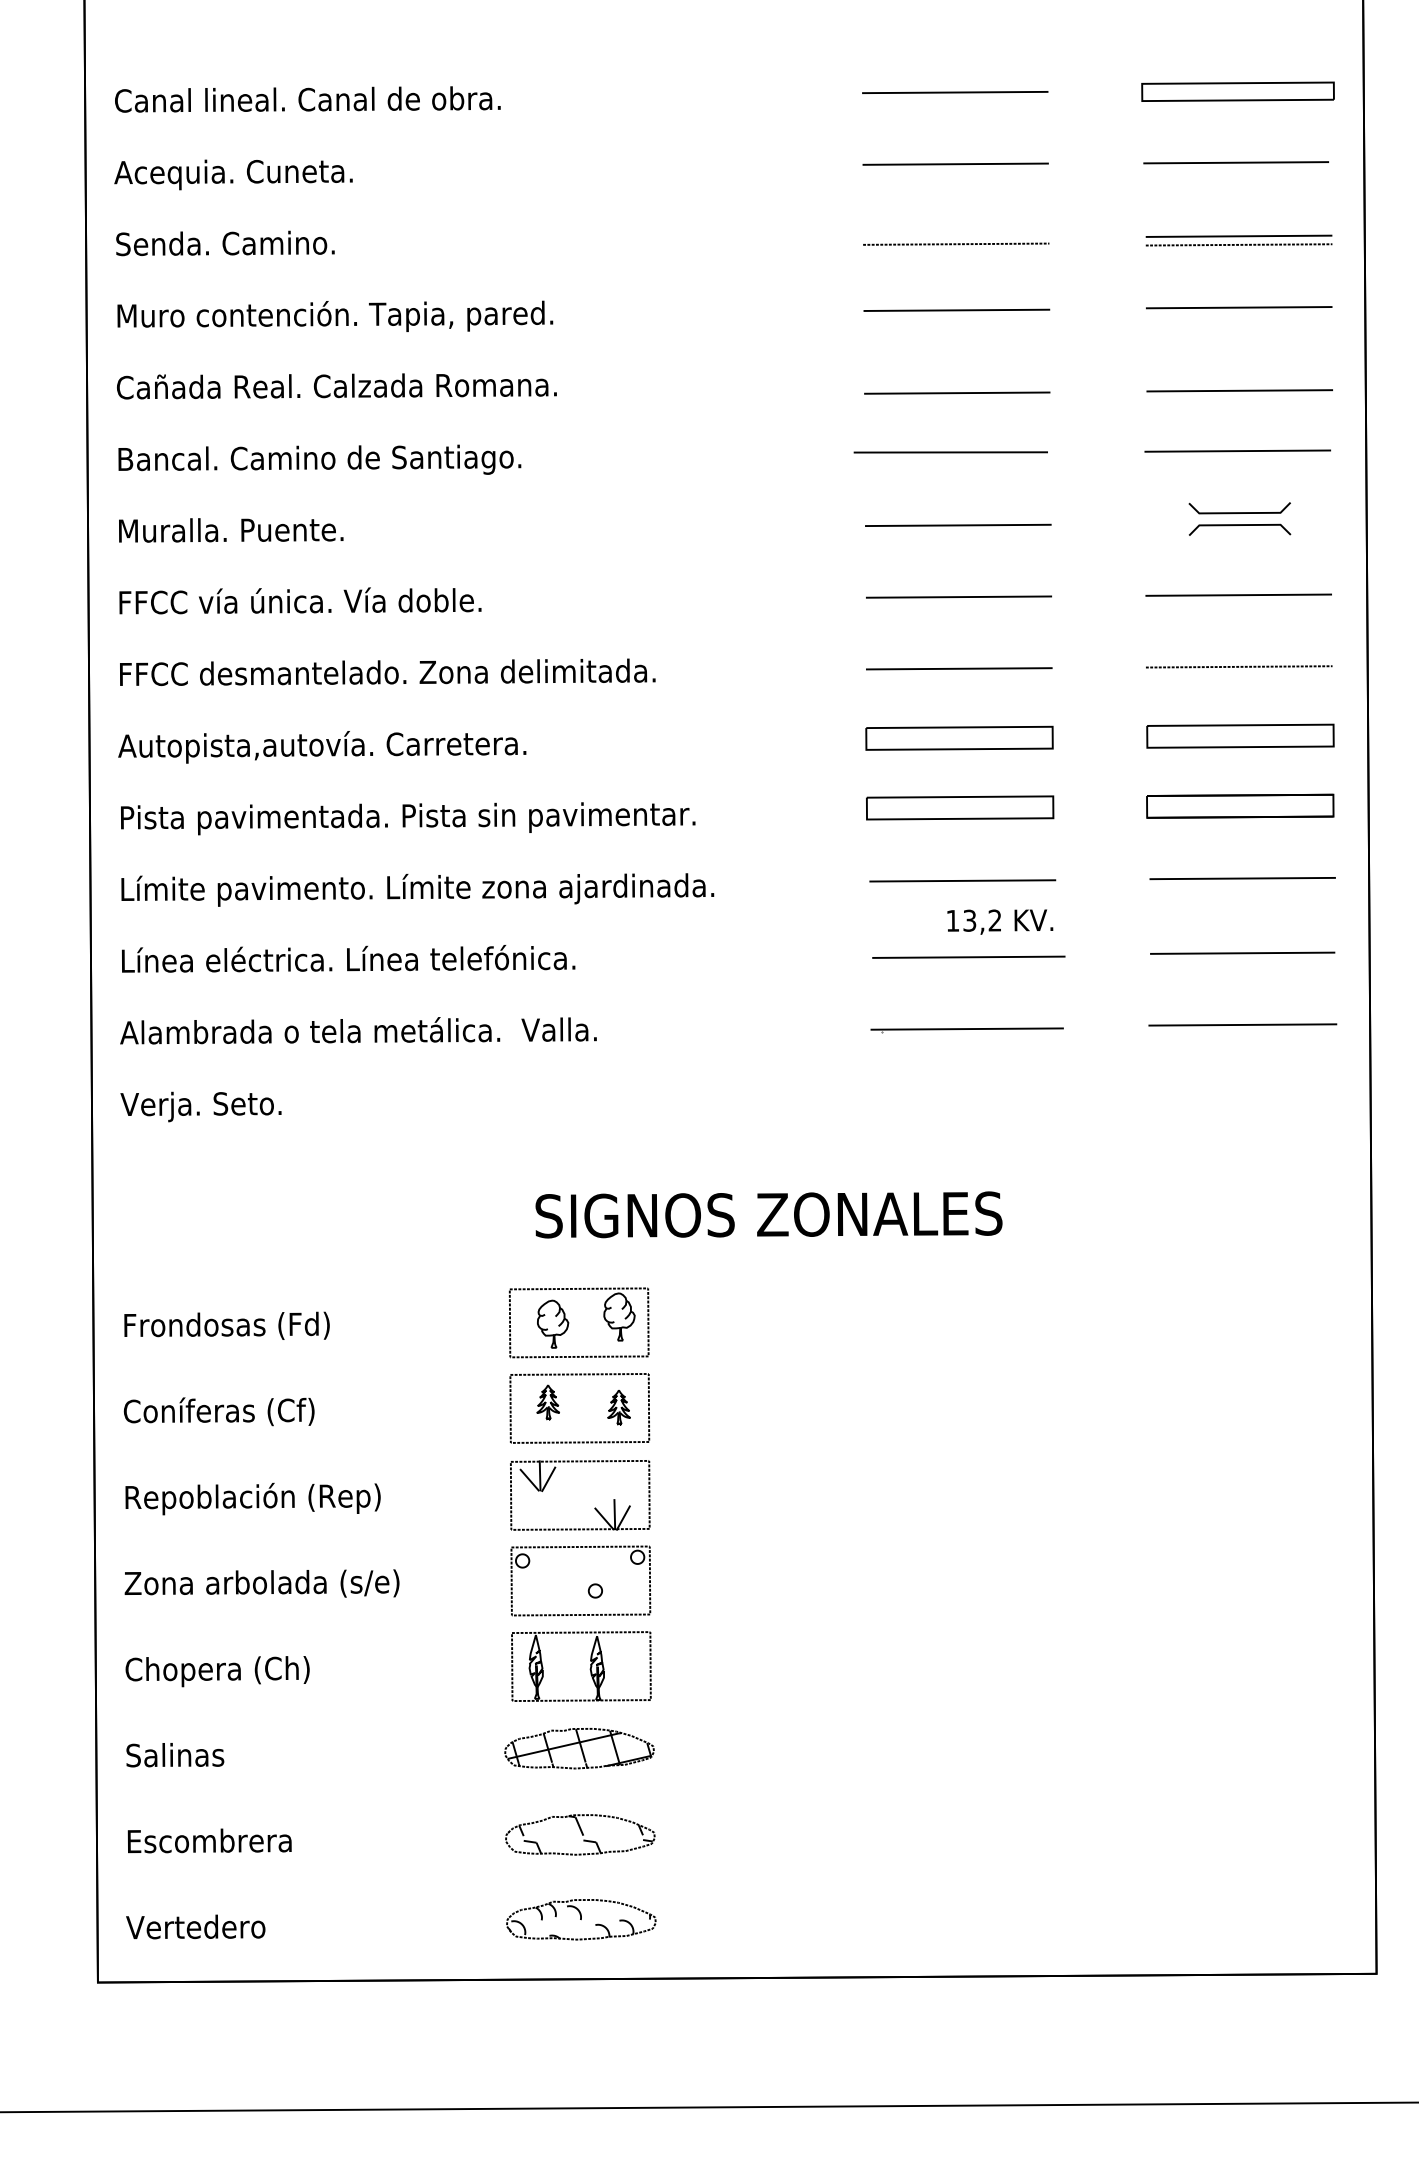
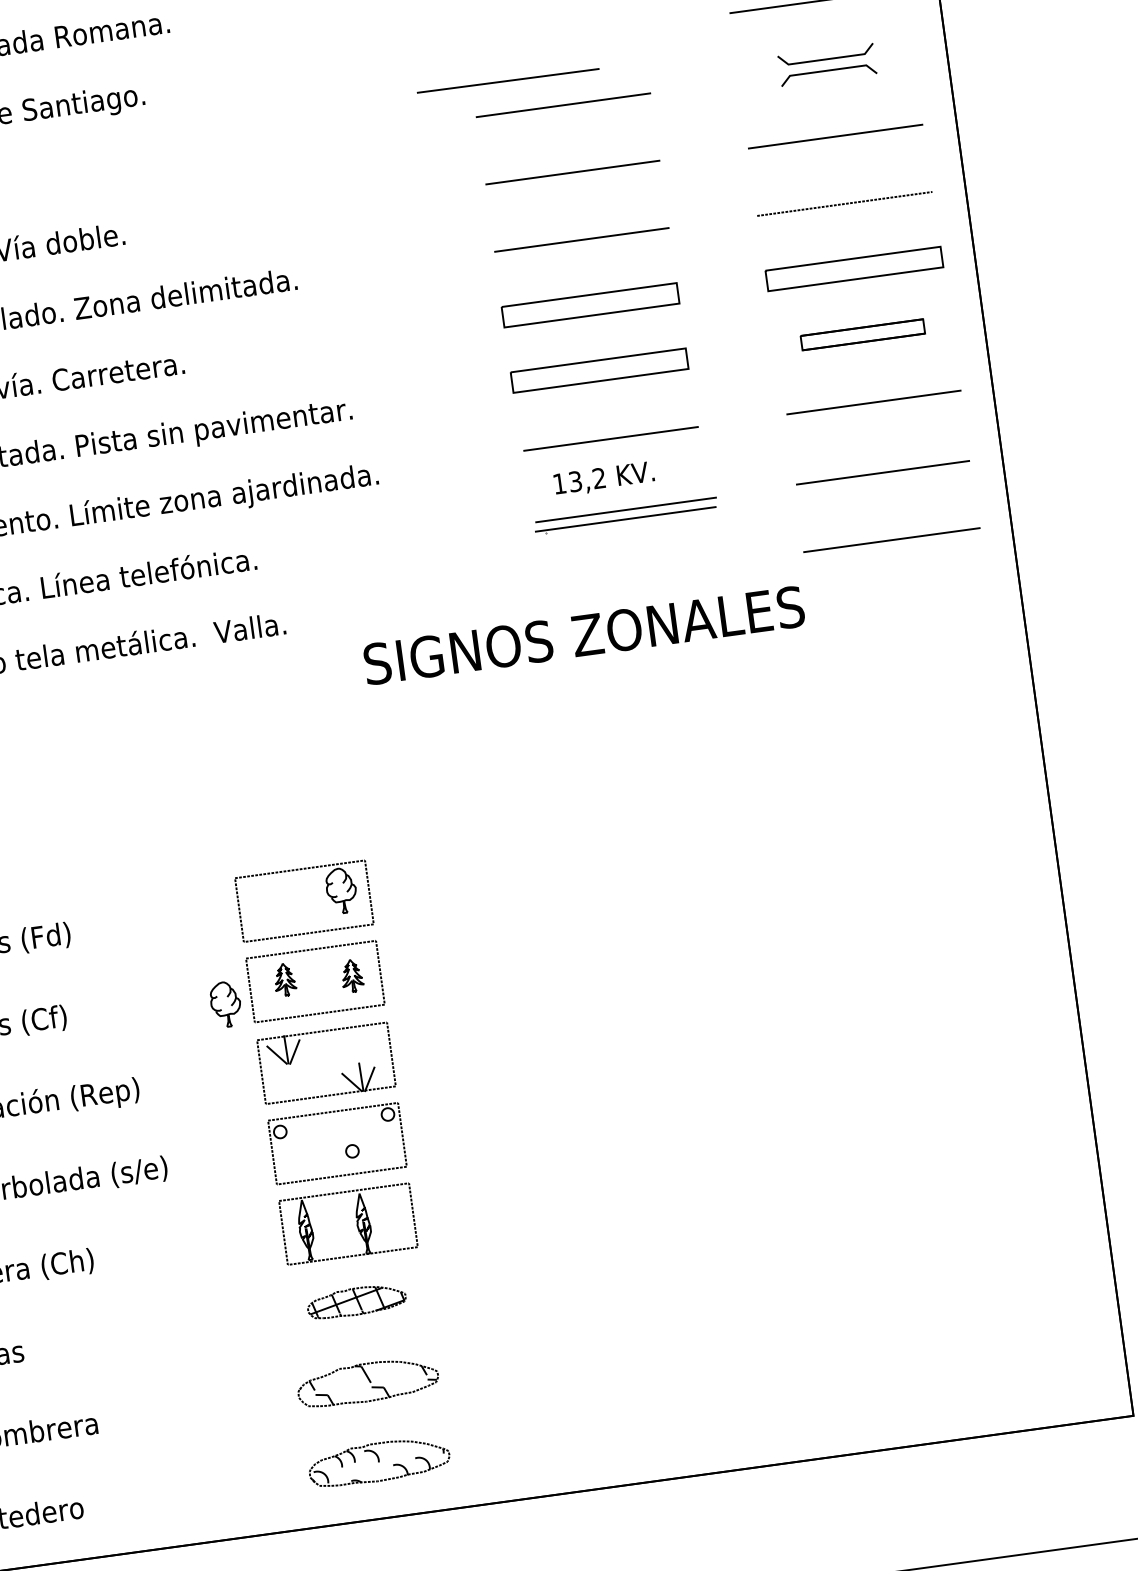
line: (950, 452) -> (507, 81), moved
part: (1240, 805) -> (862, 334), size x0.7
text: (1000, 921) -> (604, 478), moved
part: (966, 1030) -> (625, 520), moved
text: (768, 1214) -> (583, 635), moved
part: (553, 1323) -> (226, 1003), moved
part: (579, 1748) -> (356, 1301), size x0.7

